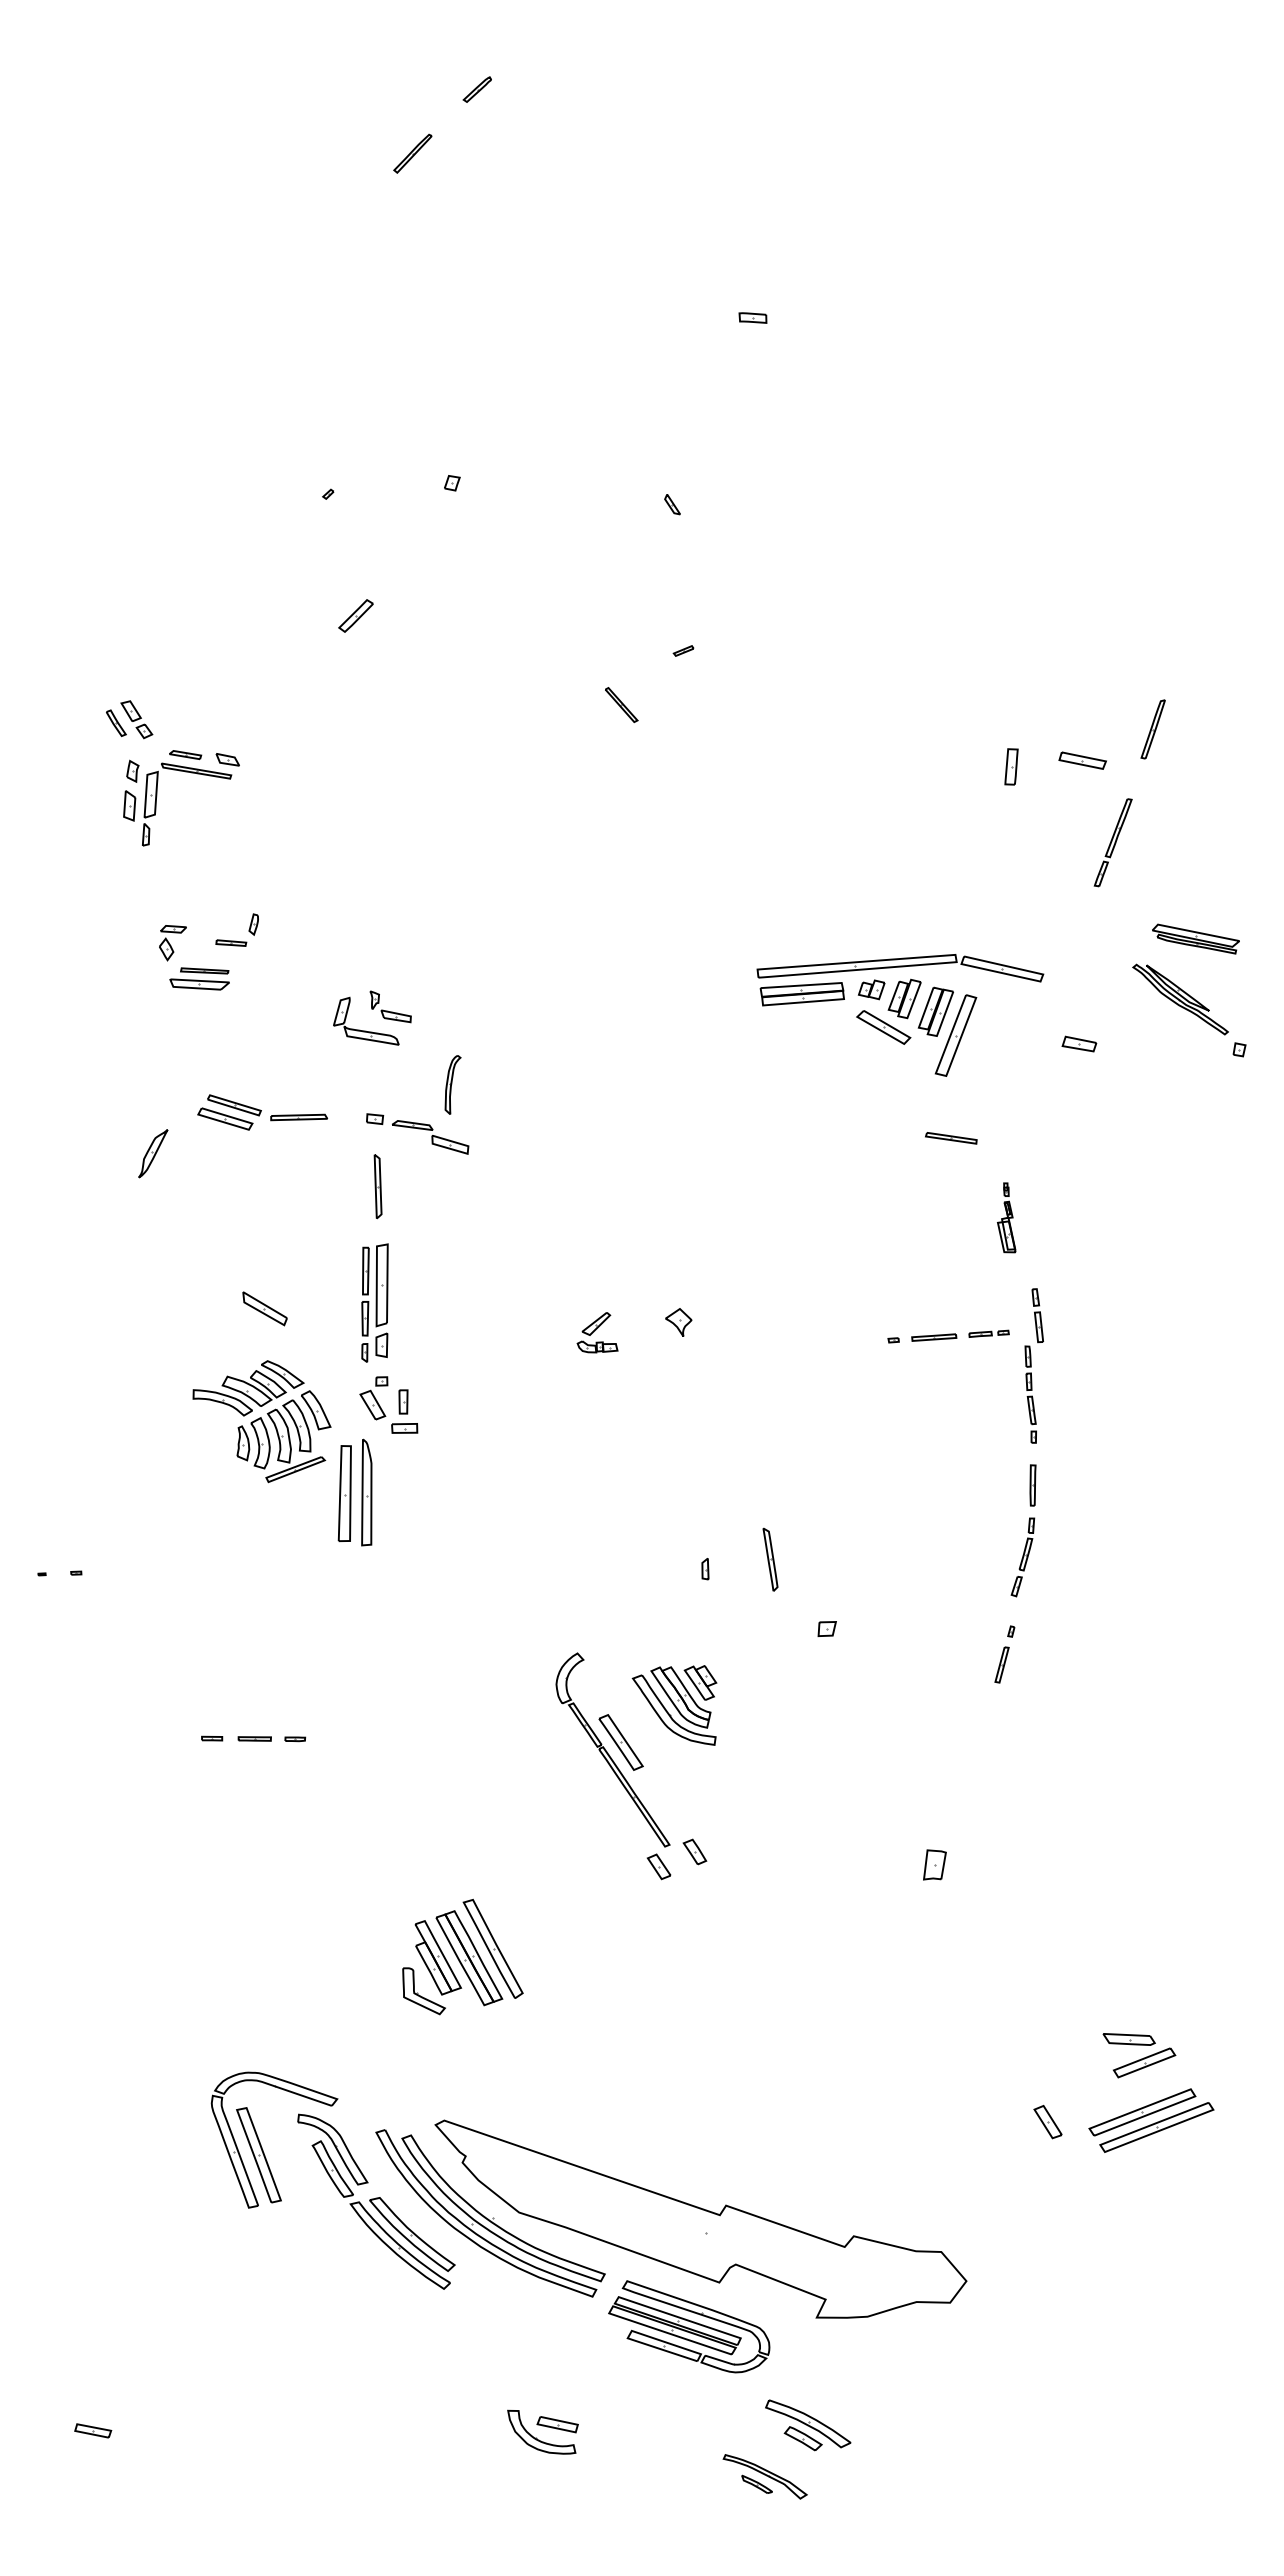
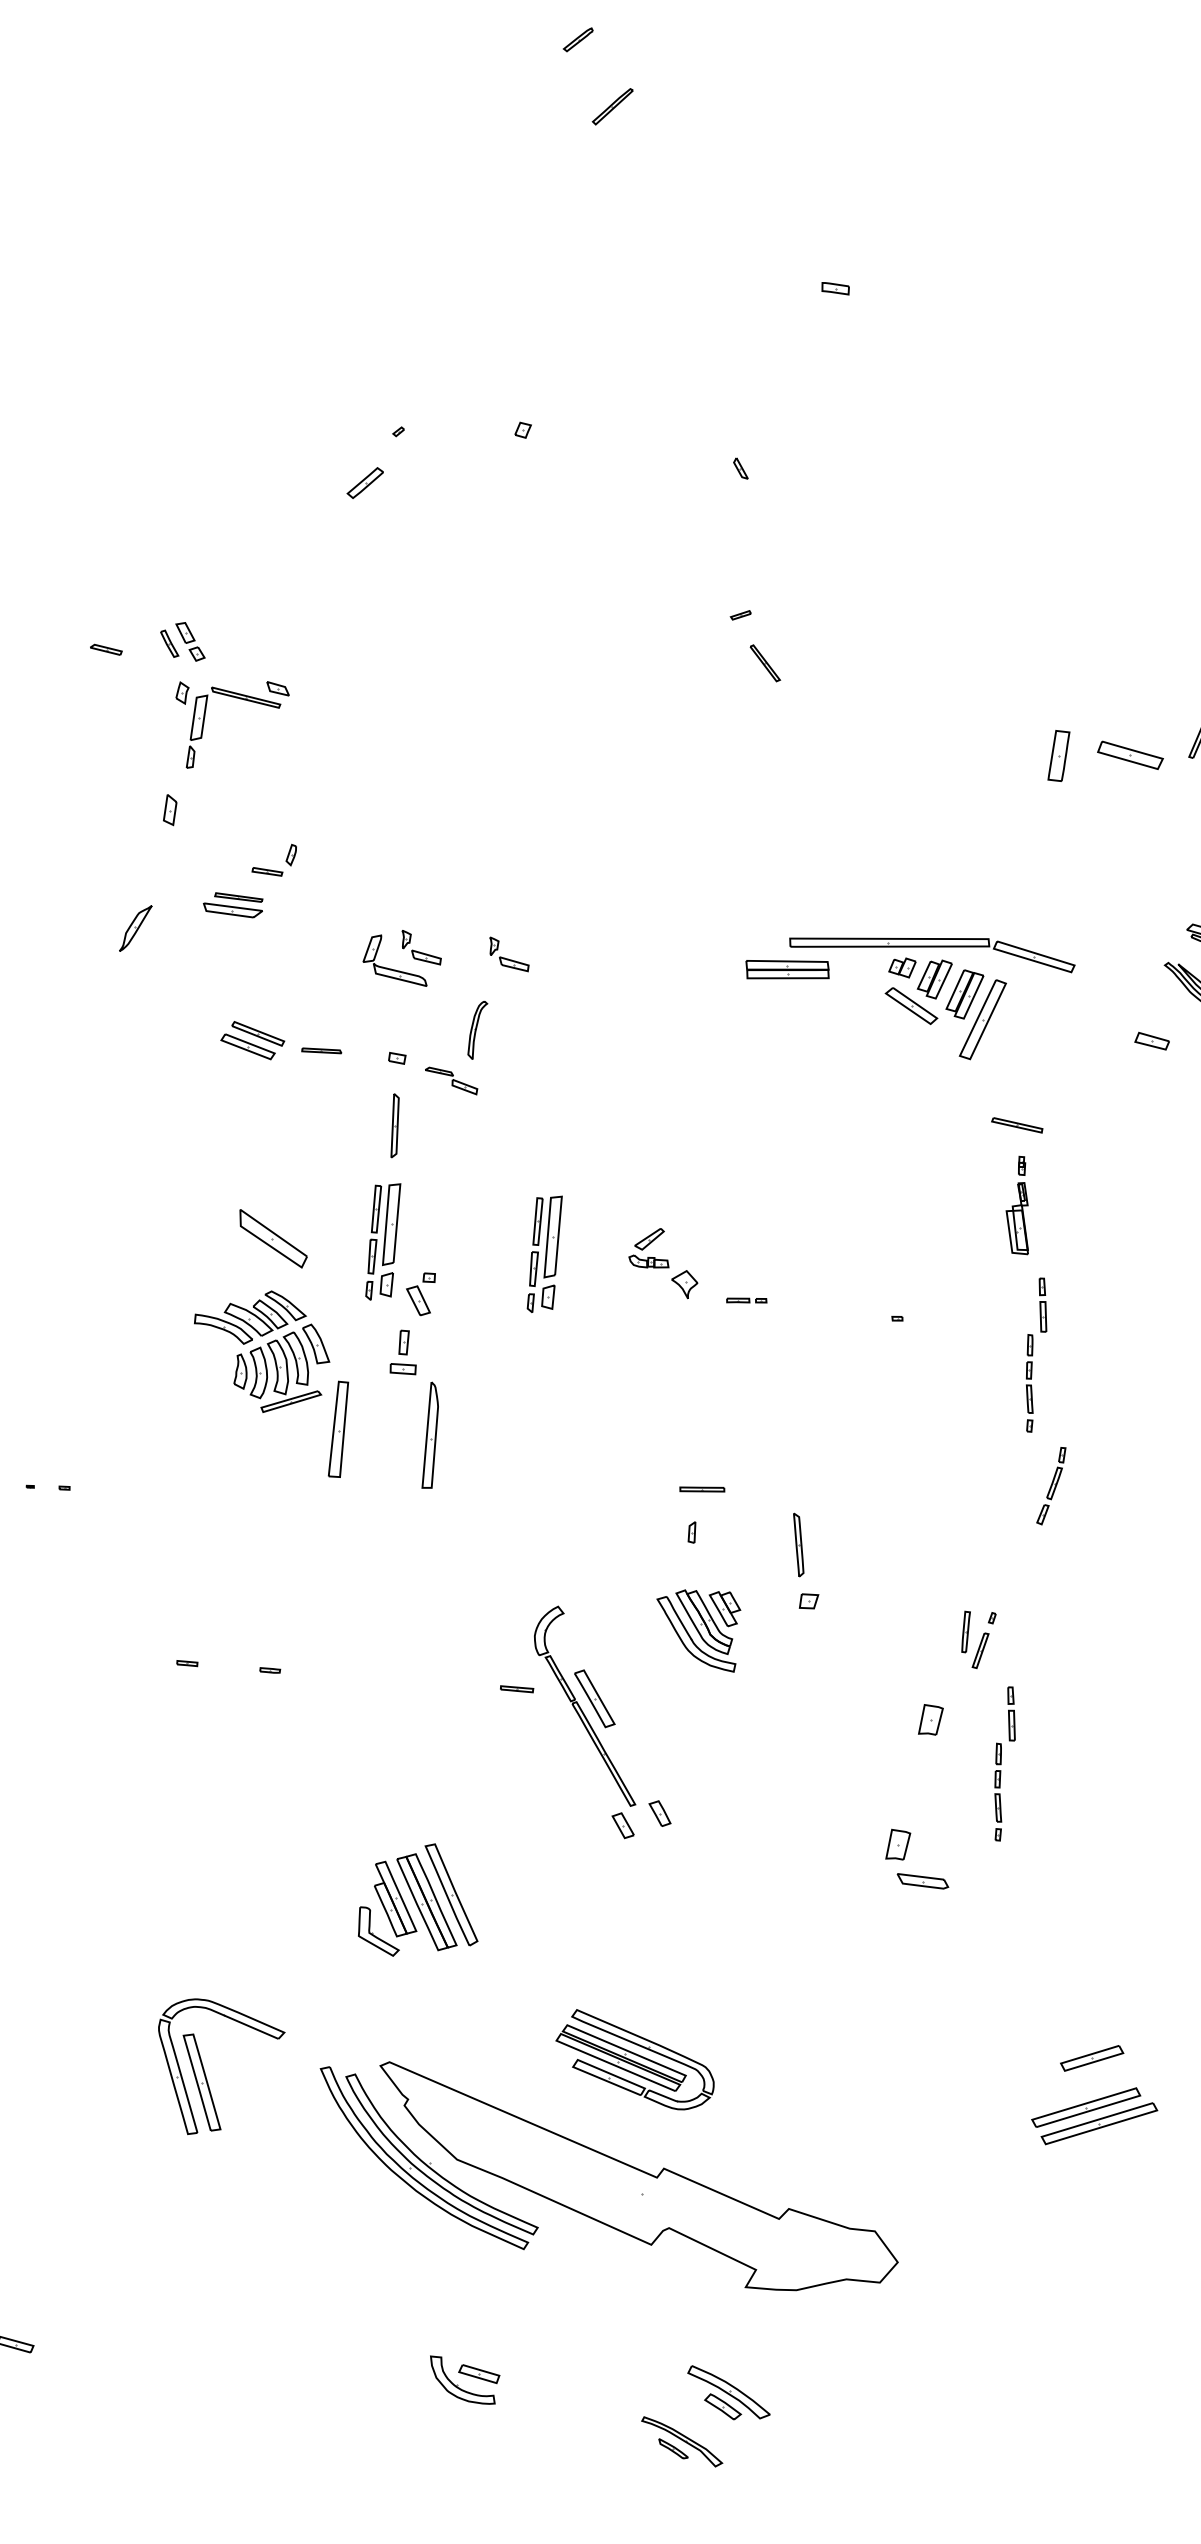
part: (412, 153) -> (612, 106), moved
part: (355, 615) -> (364, 482), moved
part: (621, 704) -> (765, 662), moved
part: (185, 755) -> (106, 650), moved
part: (1082, 760) -> (1130, 755), size x1.4
part: (1011, 766) -> (1058, 755), size x1.4
part: (129, 805) -> (170, 809), moved
part: (1112, 842) -> (1153, 839), removed
part: (172, 943) -> (208, 867), removed
part: (801, 994) -> (786, 970), moved
part: (478, 1006) -> (509, 954), added
part: (1079, 1043) -> (1152, 1040), moved
part: (299, 1117) -> (322, 1050), size x0.7
part: (430, 1137) -> (451, 1080), size x0.7
part: (951, 1138) -> (1017, 1125), moved
part: (153, 1153) -> (135, 928), moved
part: (1006, 1217) -> (1019, 1204), size x1.4
part: (536, 1302) -> (544, 1253), added
part: (264, 1308) -> (272, 1238), size x1.6
part: (597, 1332) -> (649, 1247), moved
part: (988, 1333) -> (746, 1300), moved
part: (934, 1337) -> (702, 1489), moved
part: (373, 1398) -> (419, 1294), moved
part: (1032, 1485) -> (965, 1632), moved
part: (366, 1492) -> (430, 1435), moved
part: (1022, 1557) -> (1050, 1486), moved
part: (770, 1559) -> (798, 1544), moved
part: (674, 1705) -> (696, 1629), moved
part: (957, 1737) -> (930, 1719), added
part: (254, 1738) -> (516, 1688), moved
part: (1033, 1775) -> (1003, 1763), added
part: (1128, 2039) -> (922, 1881), moved
part: (1047, 2122) -> (990, 2110), removed
part: (376, 2201) -> (315, 2137), removed
part: (689, 2326) -> (635, 2059), moved

